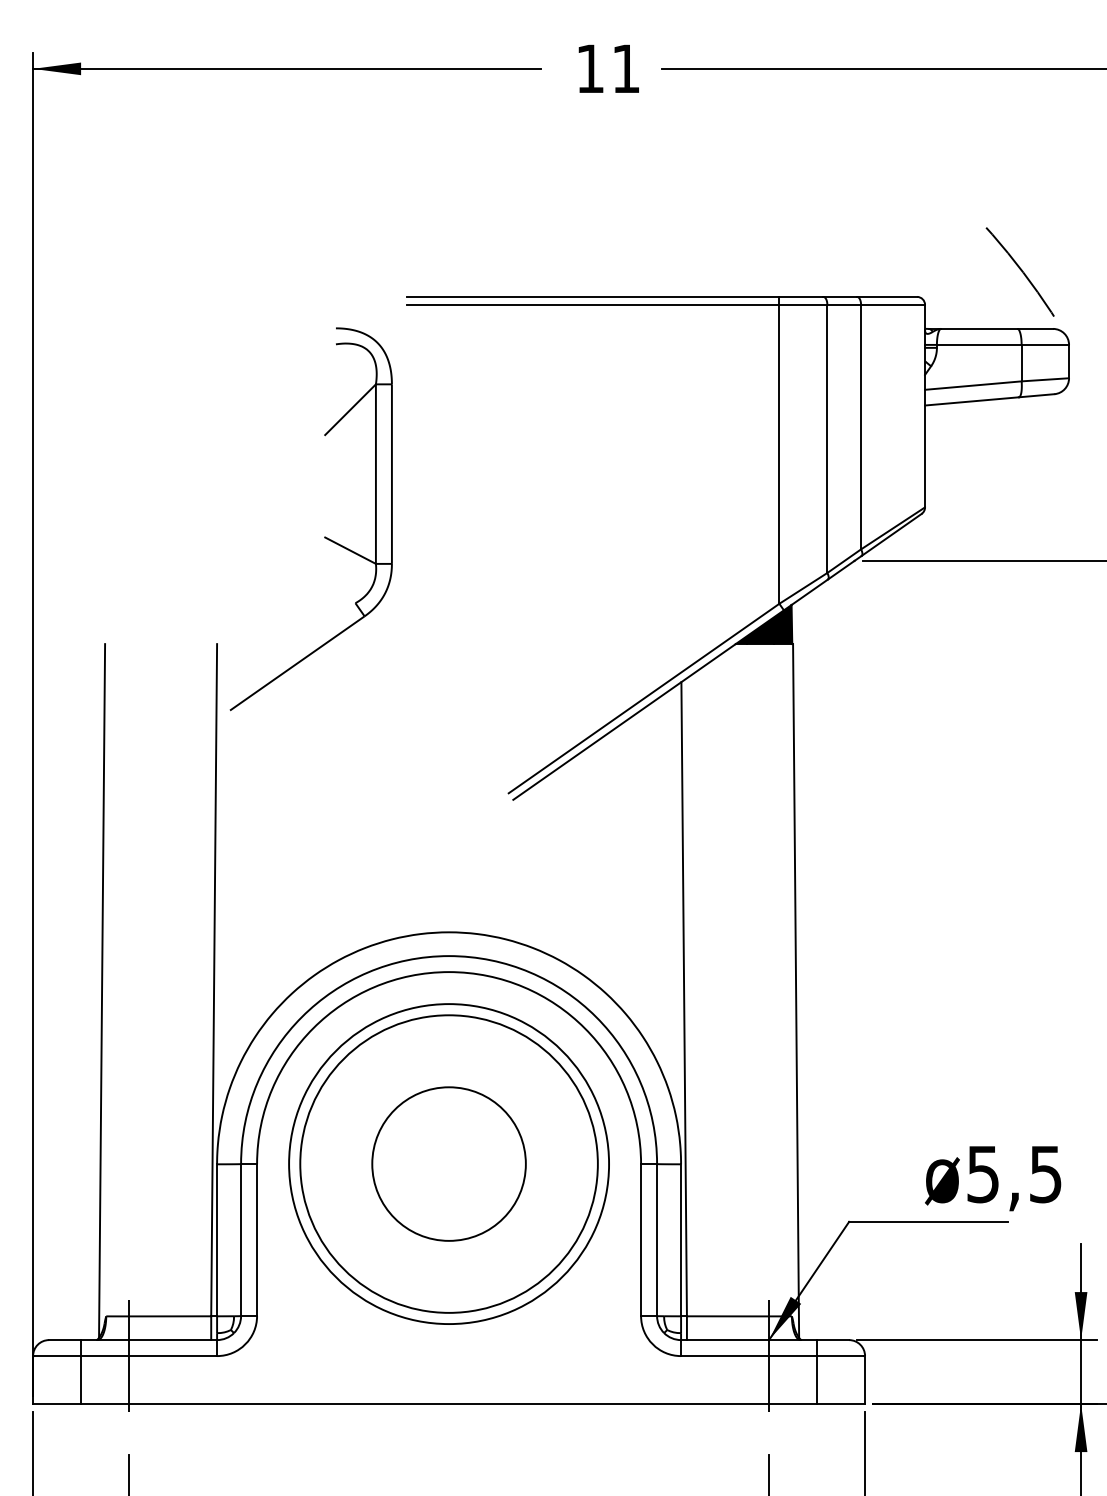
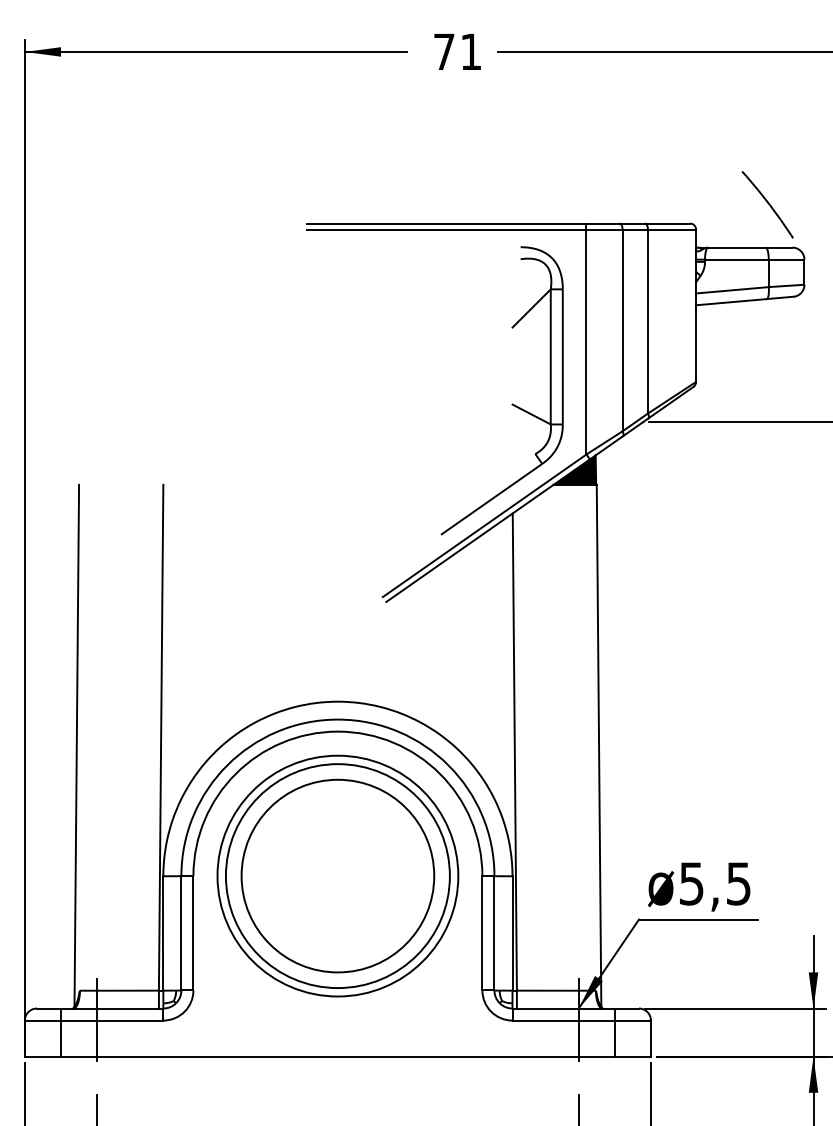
text: (590, 68) -> (444, 51), 11 -> 71
part: (324, 536) -> (512, 403), moved
circle: (449, 1164) -> (338, 876), size x1.67
text: (993, 1178) -> (699, 886), moved

